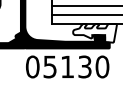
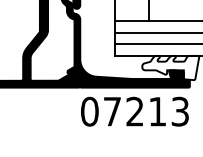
text: (76, 66) -> (146, 111), 05130 -> 07213

